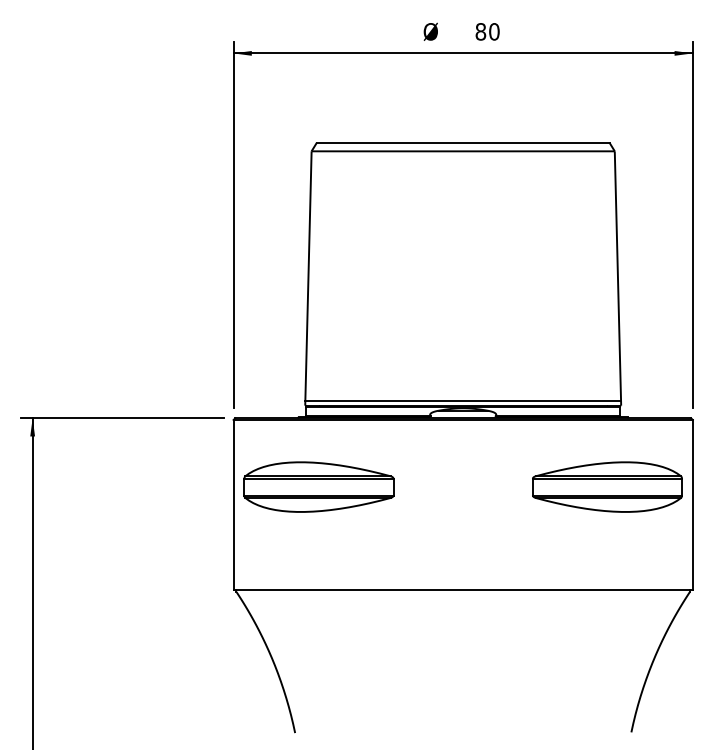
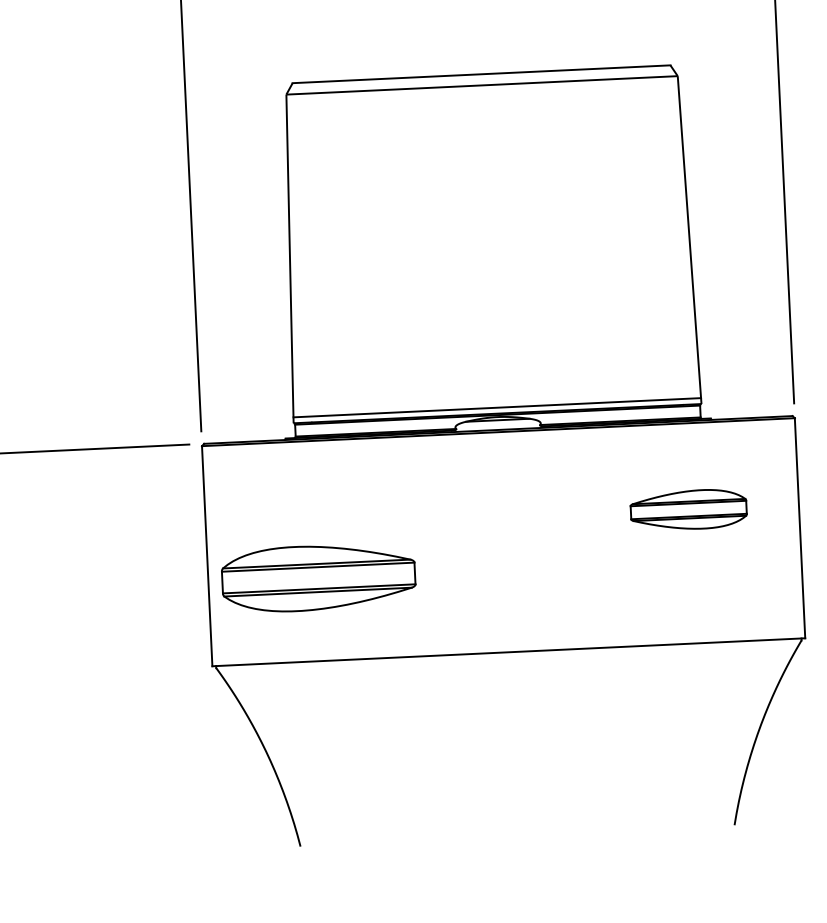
part: (318, 486) -> (318, 577), moved
part: (607, 486) -> (688, 509), size x0.6

